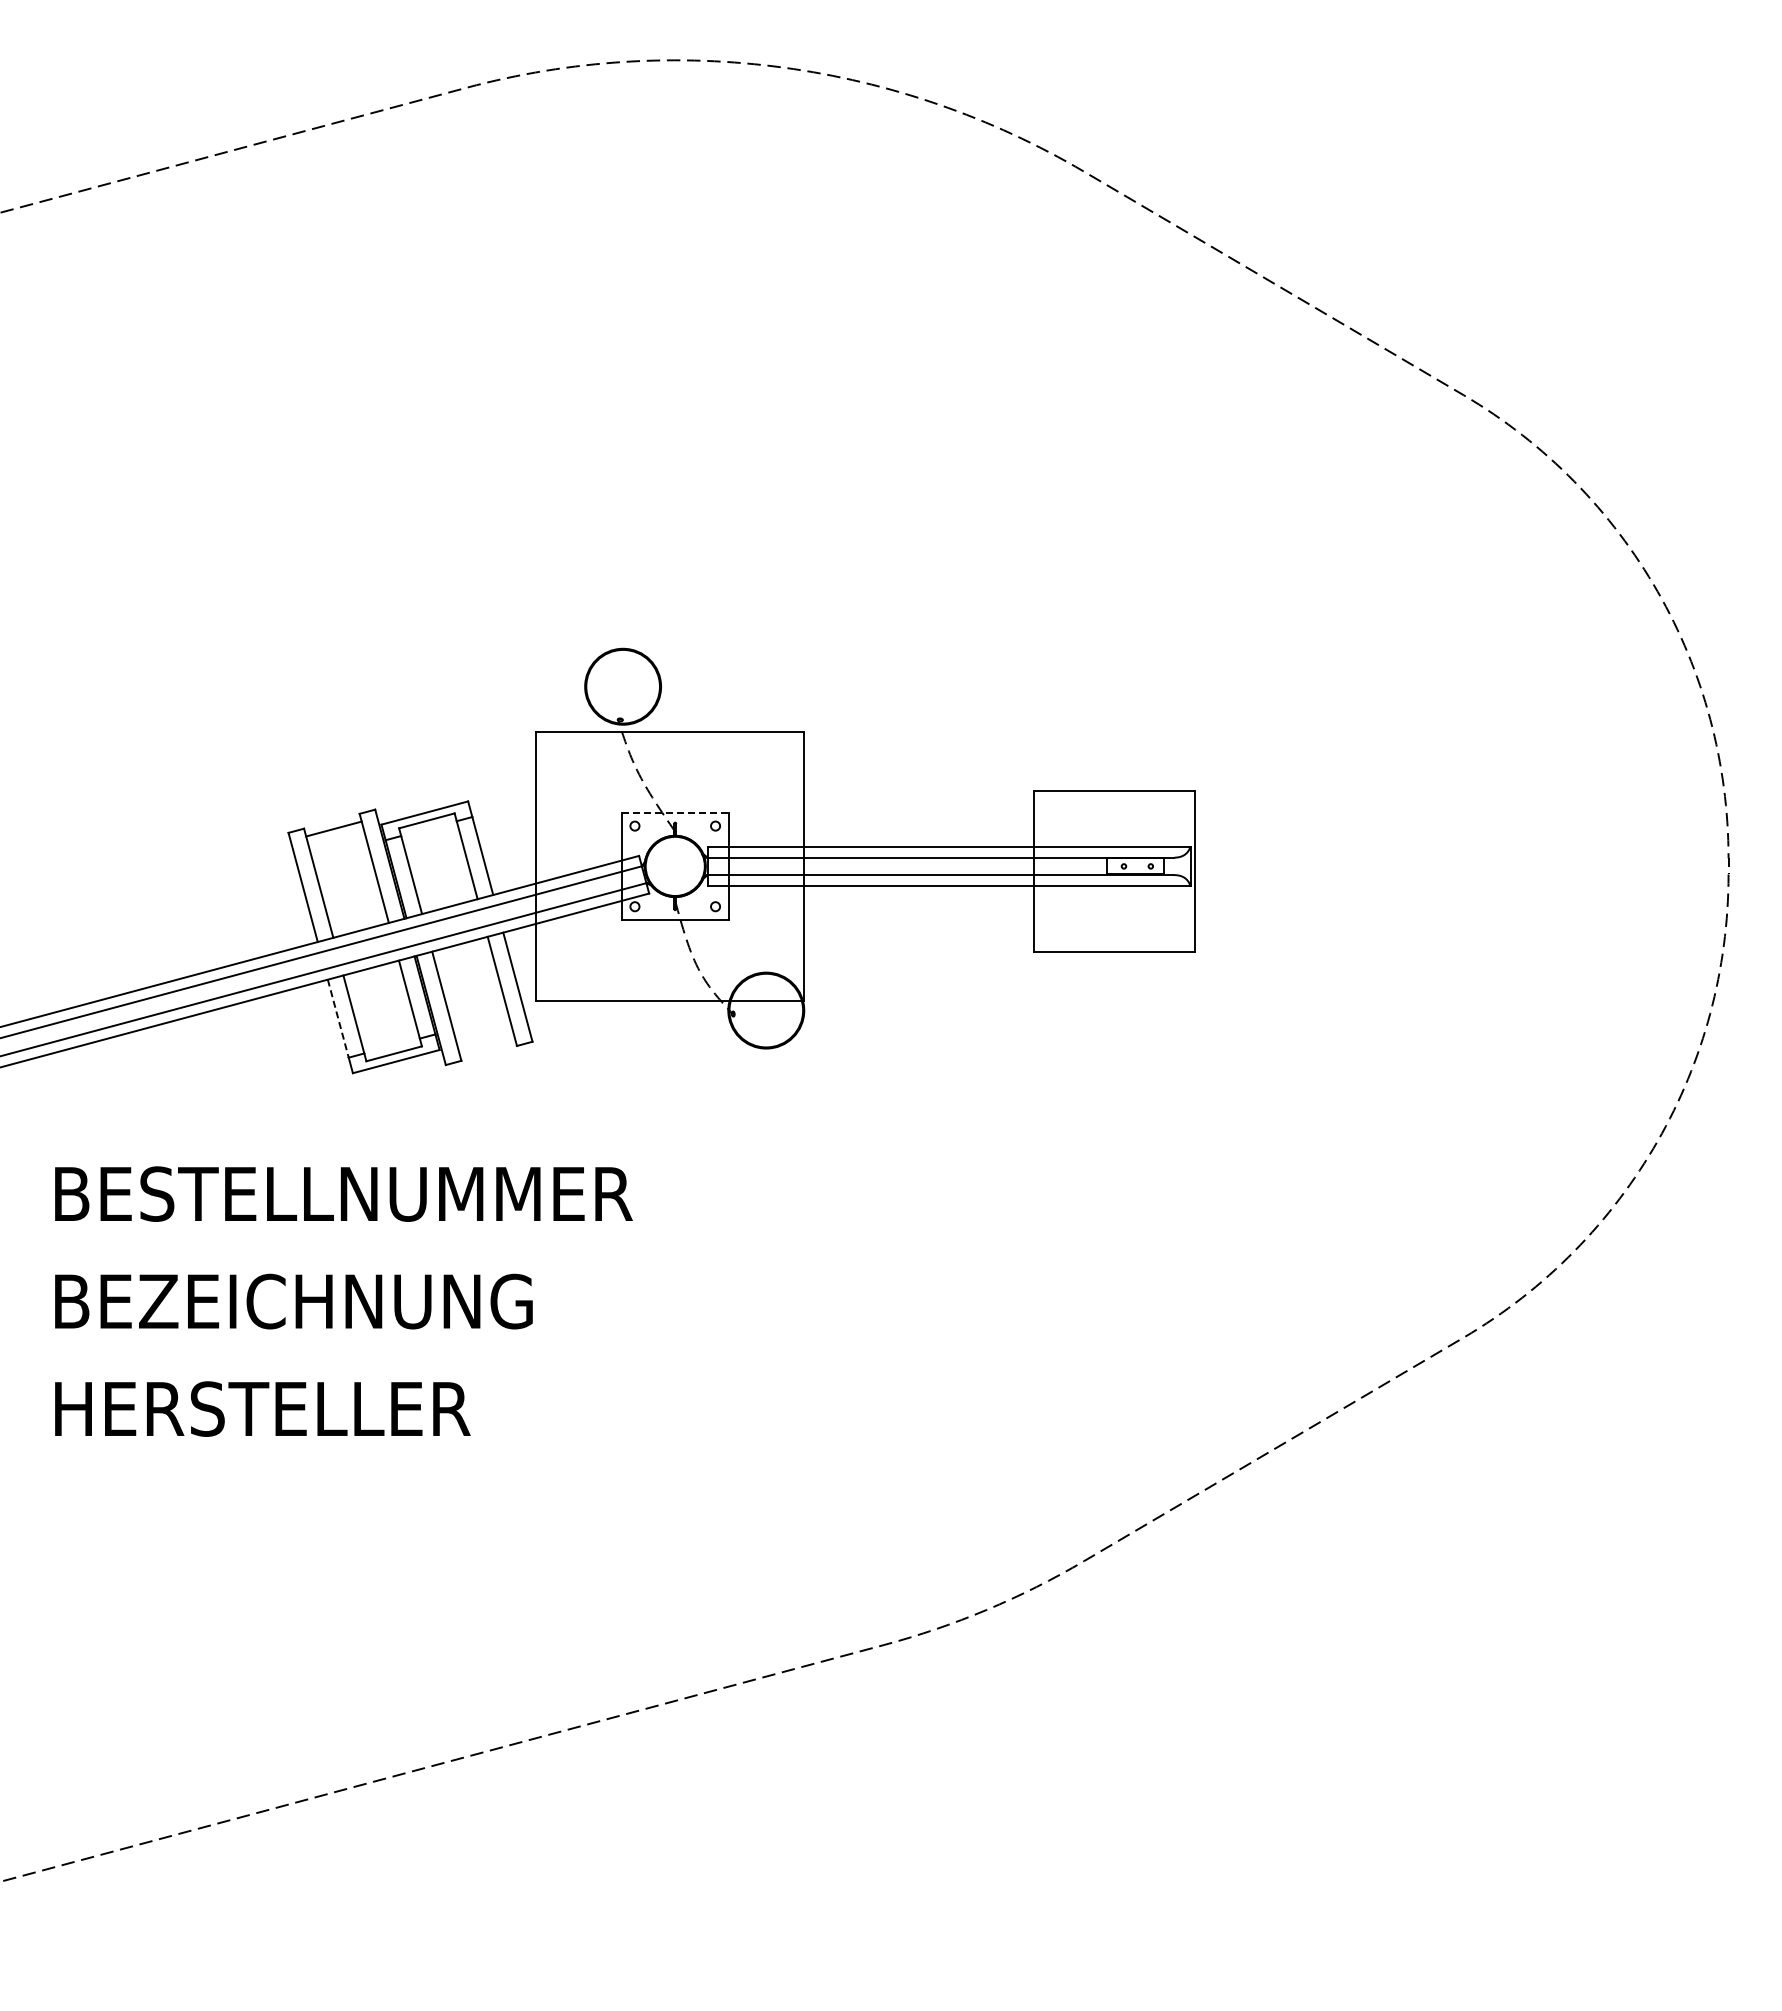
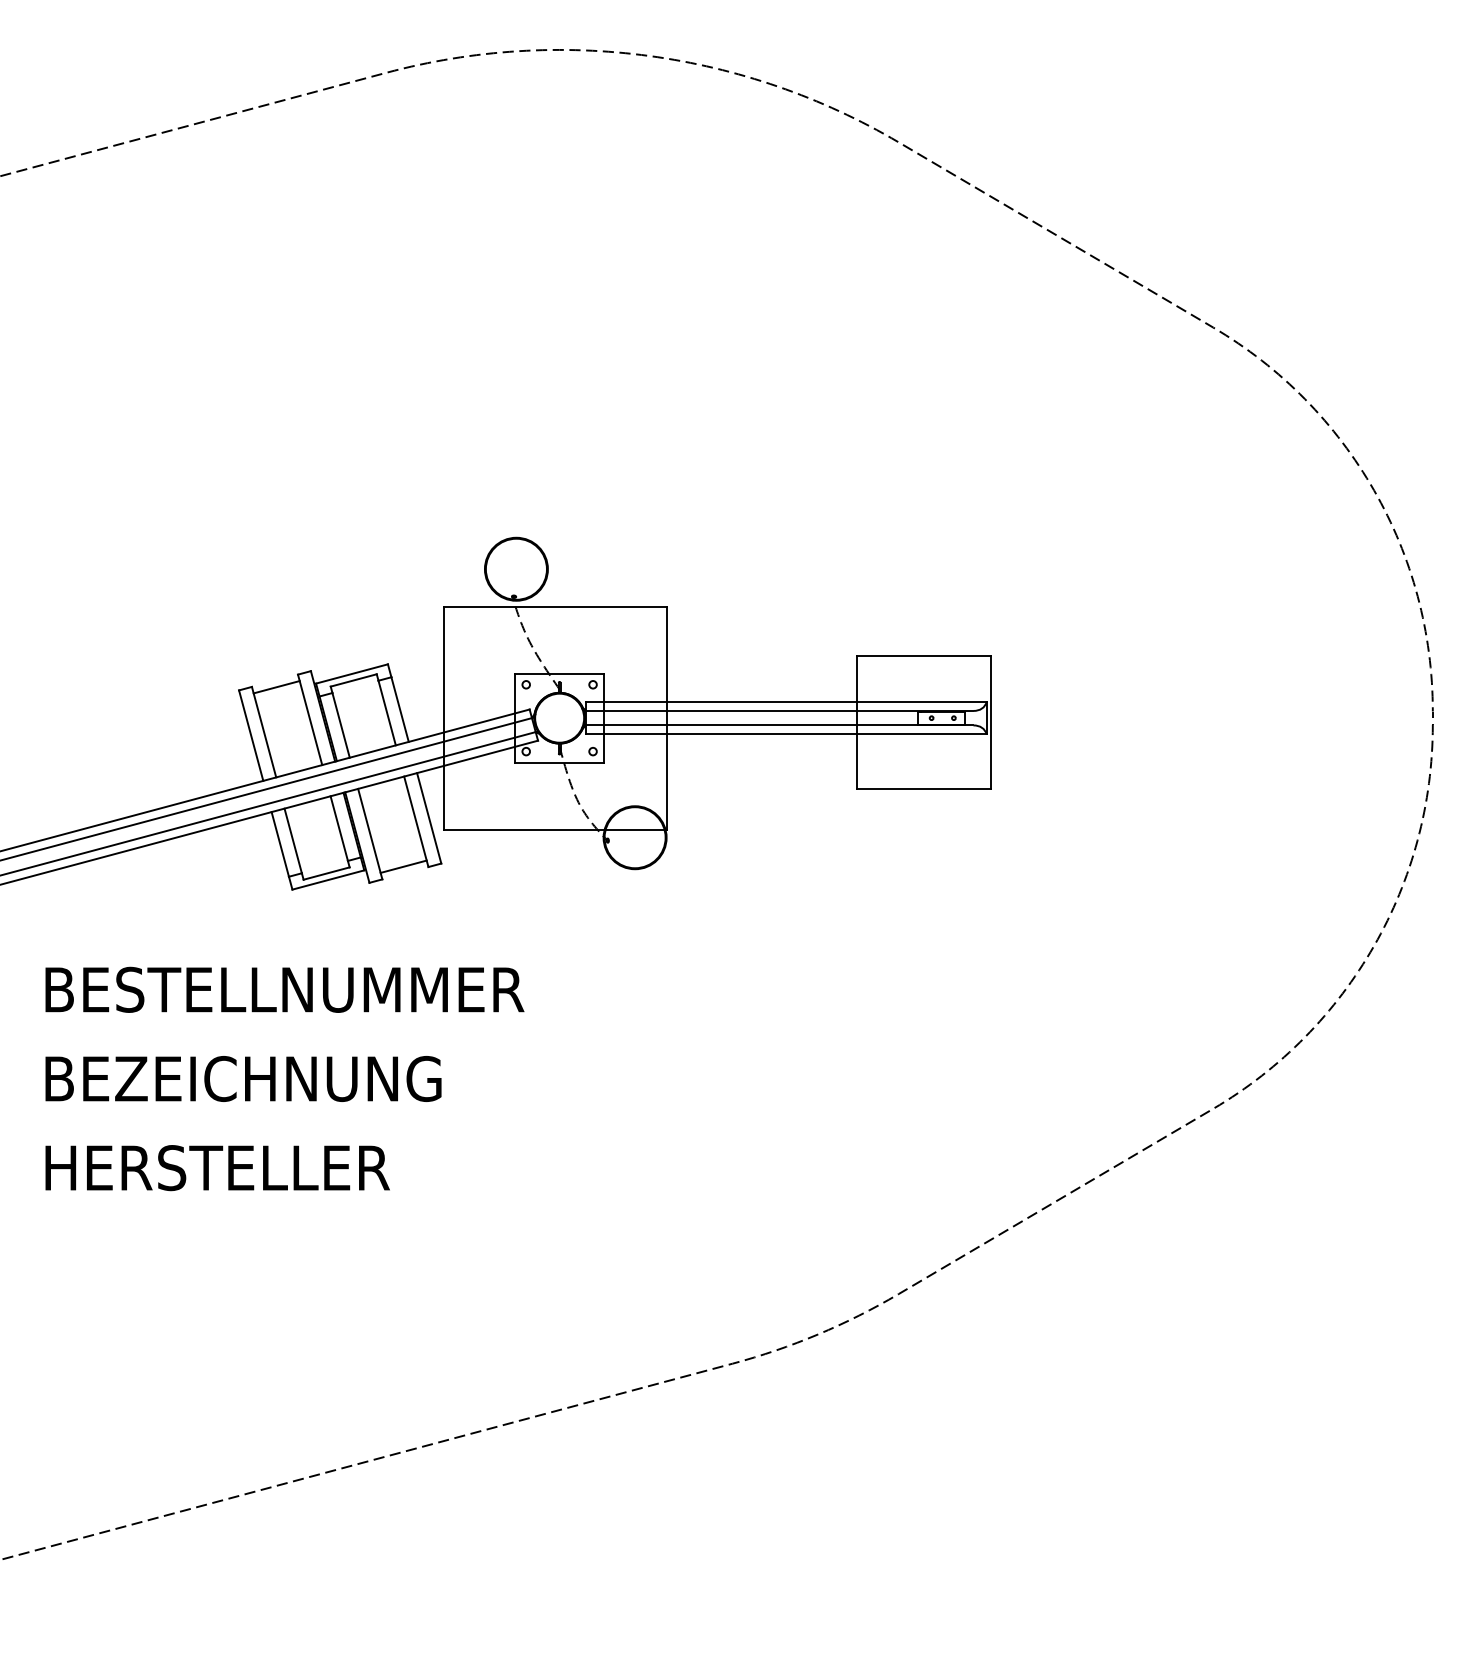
line: (675, 812) -> (559, 673), dashed -> solid
line: (338, 1019) -> (280, 845), dashed -> solid
line: (486, 1045) -> (403, 866), added

